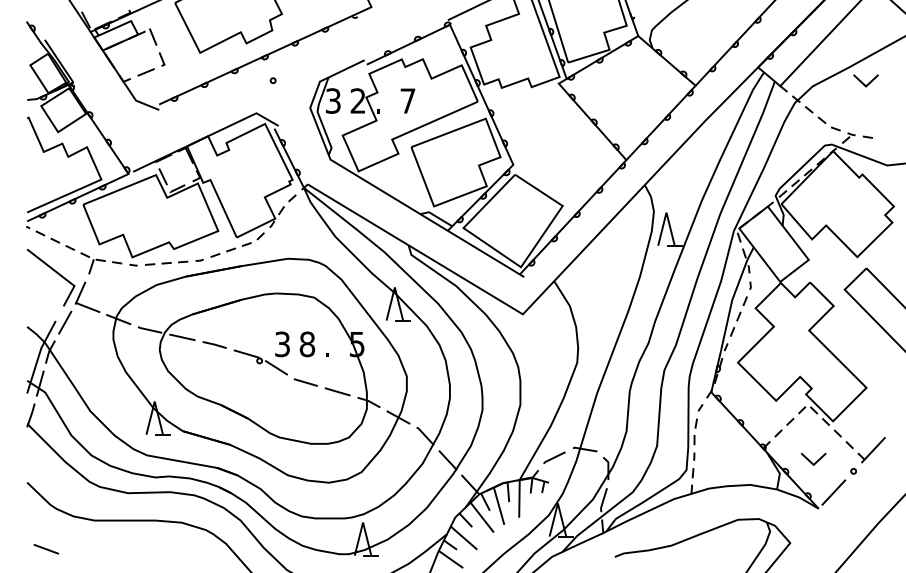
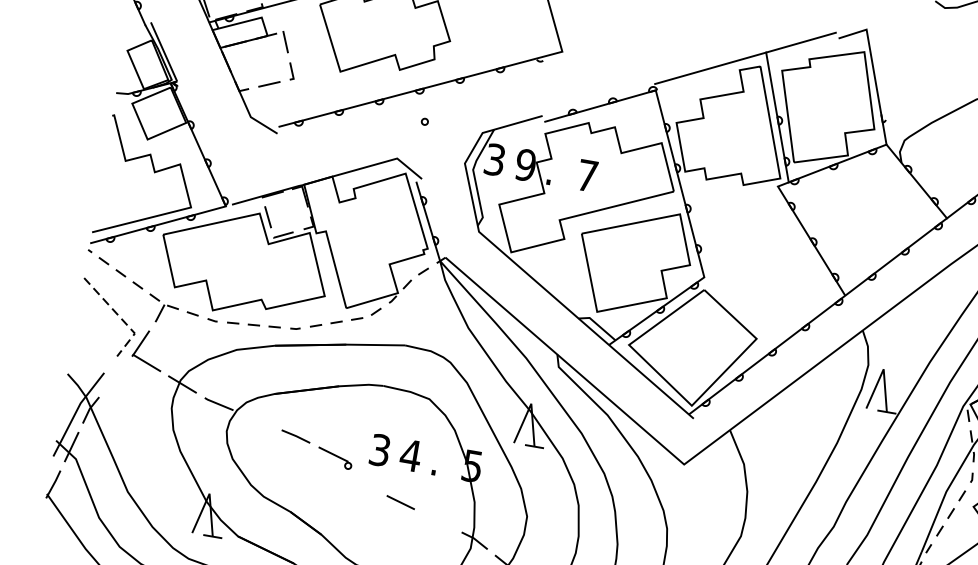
text: (357, 100) -> (525, 164), 2 -> 9
line: (61, 275) -> (121, 317), solid -> dashed
line: (65, 322) -> (116, 376), removed
line: (182, 337) -> (257, 420), removed
text: (307, 344) -> (410, 455), 8 -> 4
line: (275, 367) -> (366, 477), removed
line: (337, 391) -> (438, 520), removed

